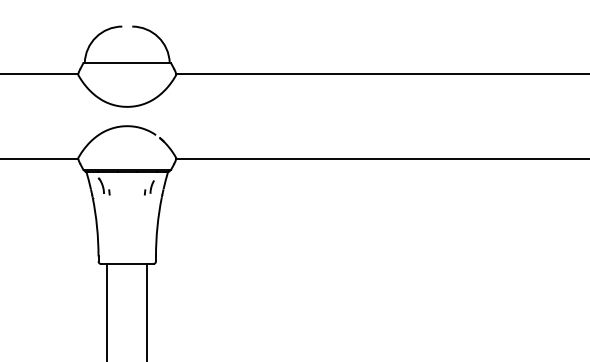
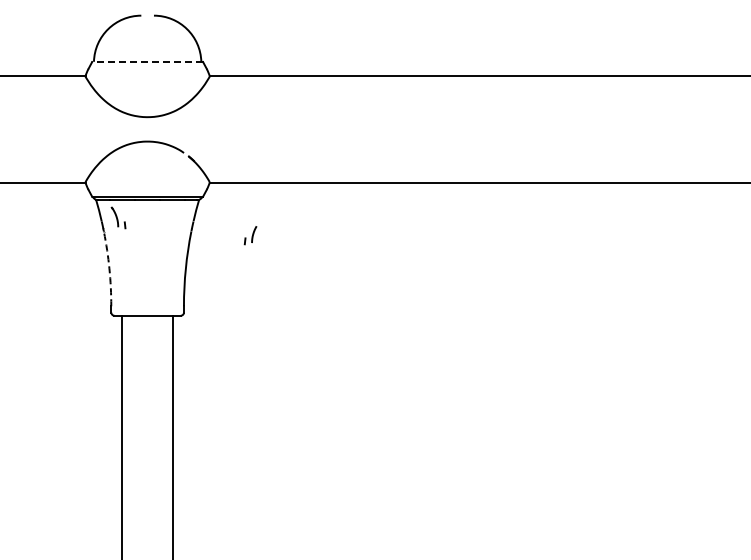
line: (127, 62) -> (147, 61), solid -> dashed
part: (149, 187) -> (250, 235), moved
arc: (97, 226) -> (109, 268), solid -> dashed

